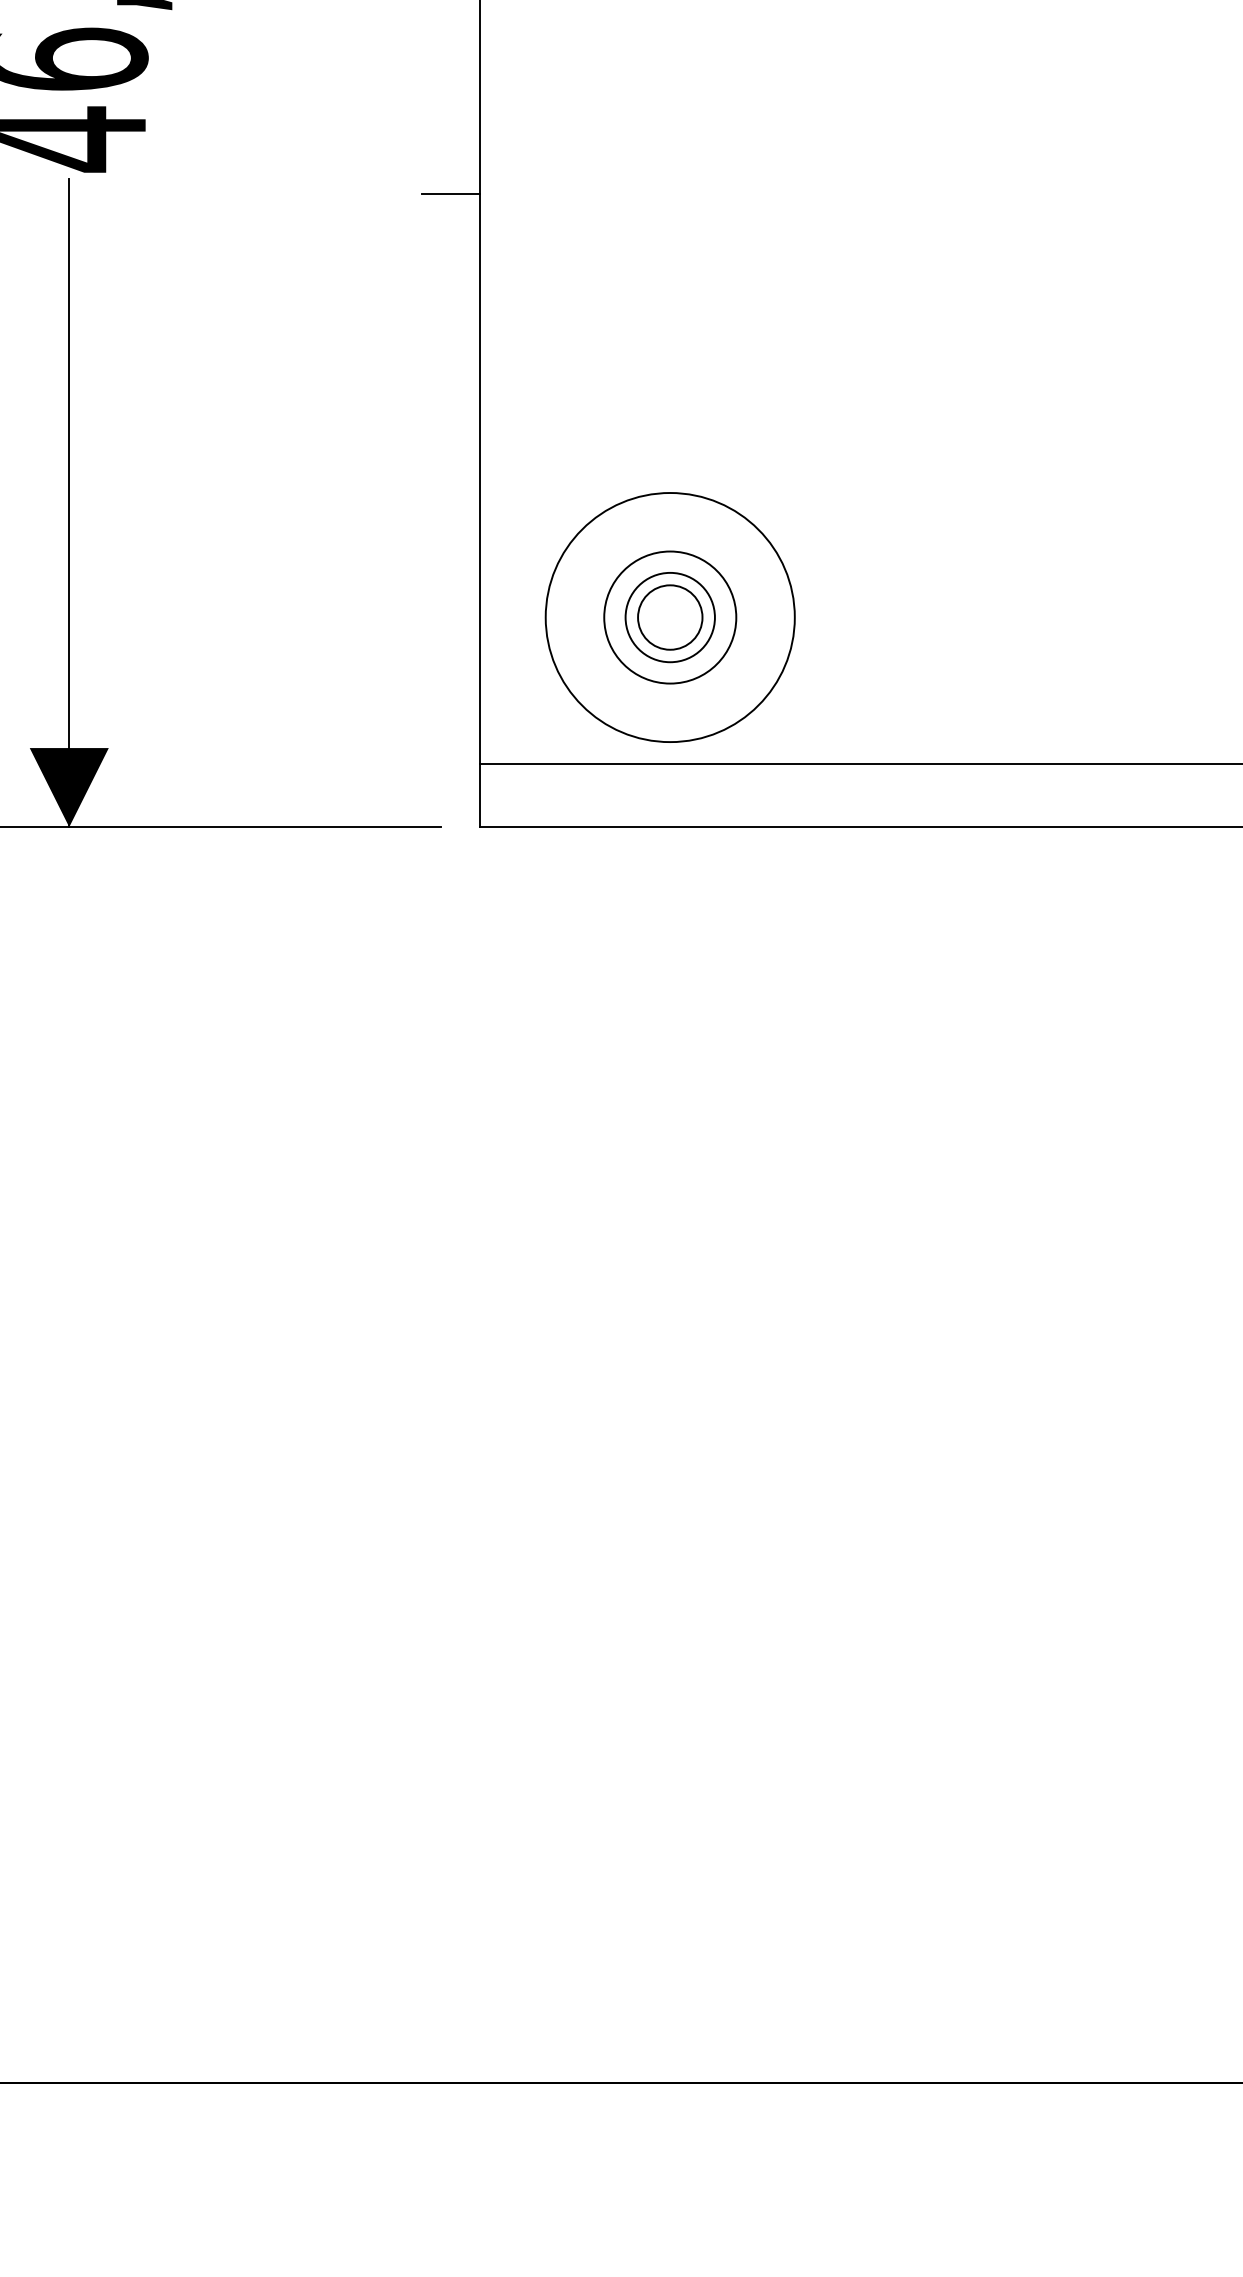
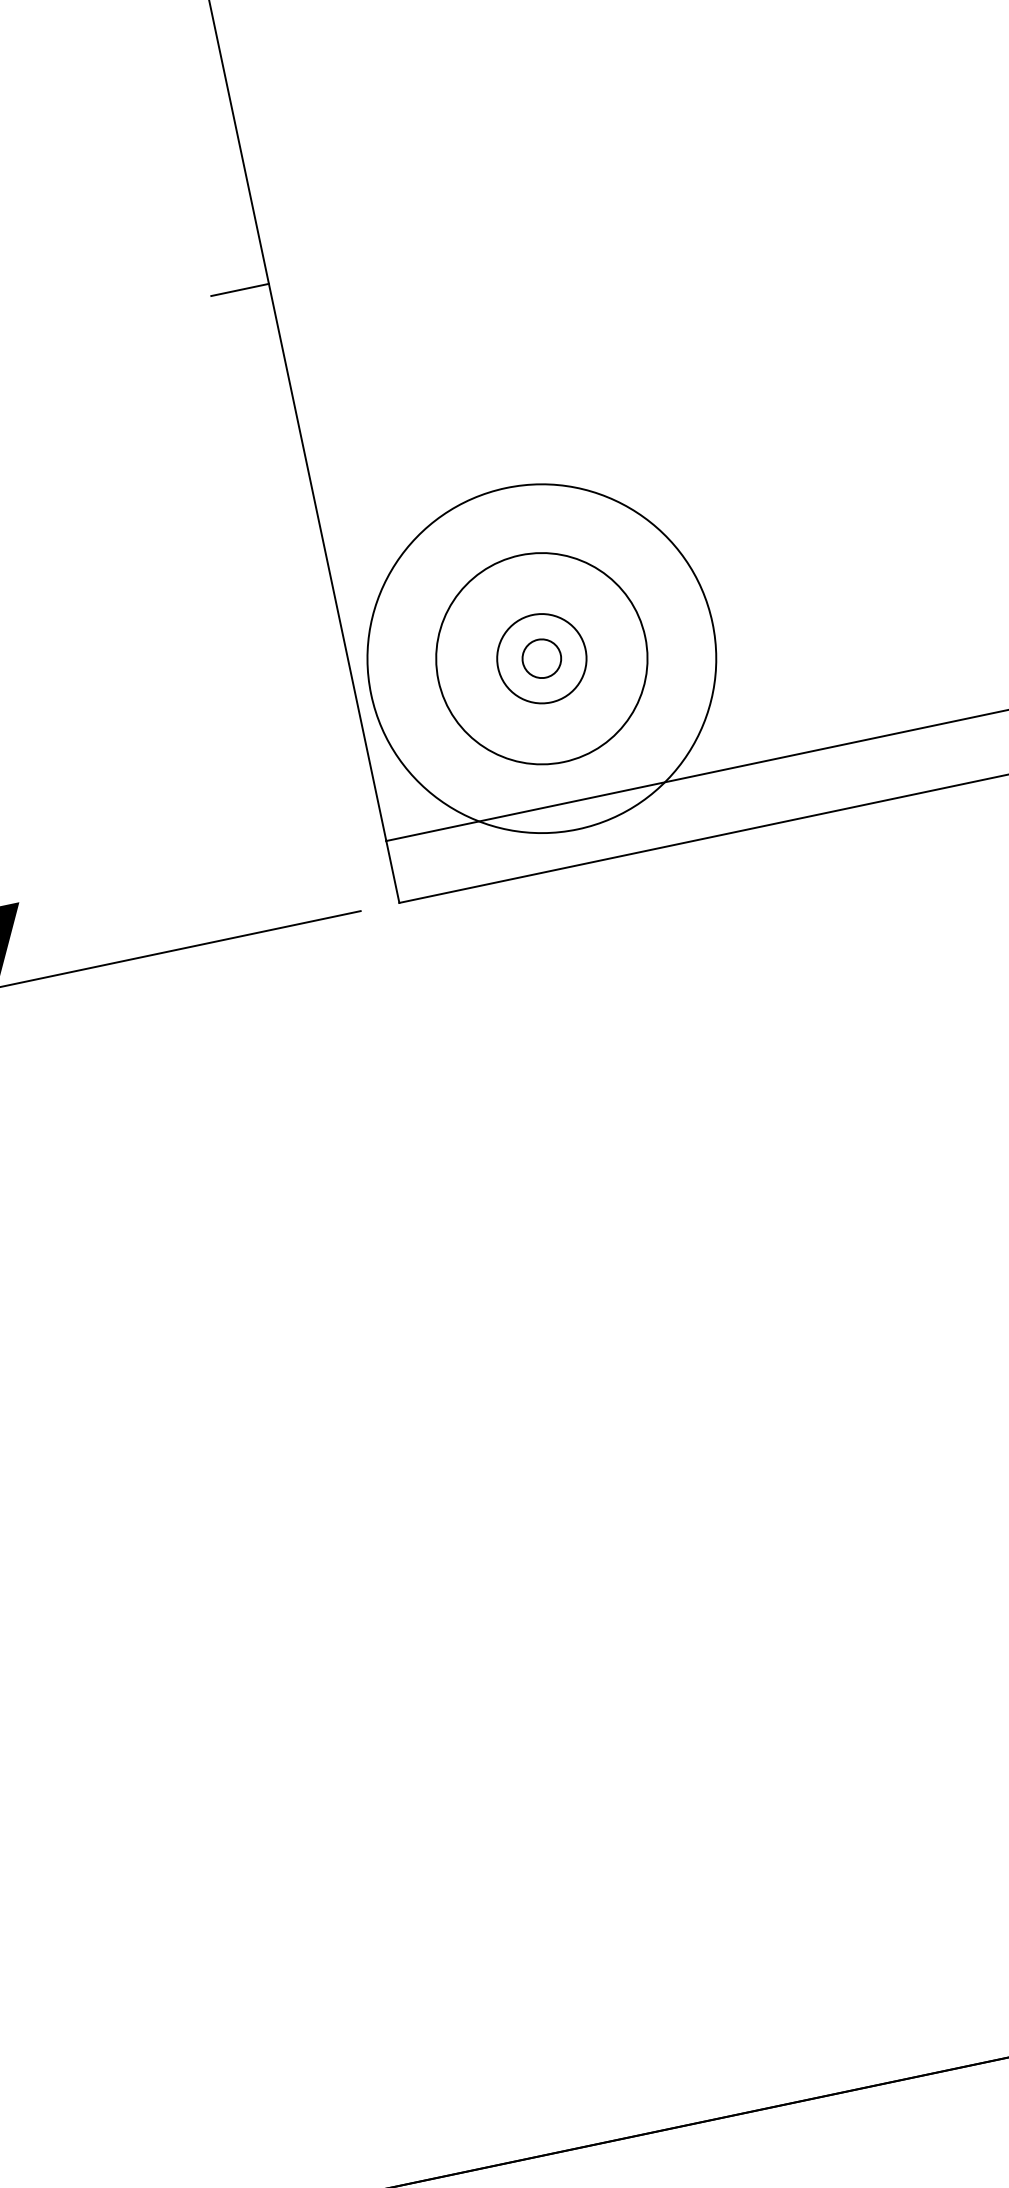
circle: (669, 617) -> (541, 658), size x1.4
circle: (670, 617) -> (542, 658), size x0.6
circle: (670, 617) -> (542, 658), size x1.6

